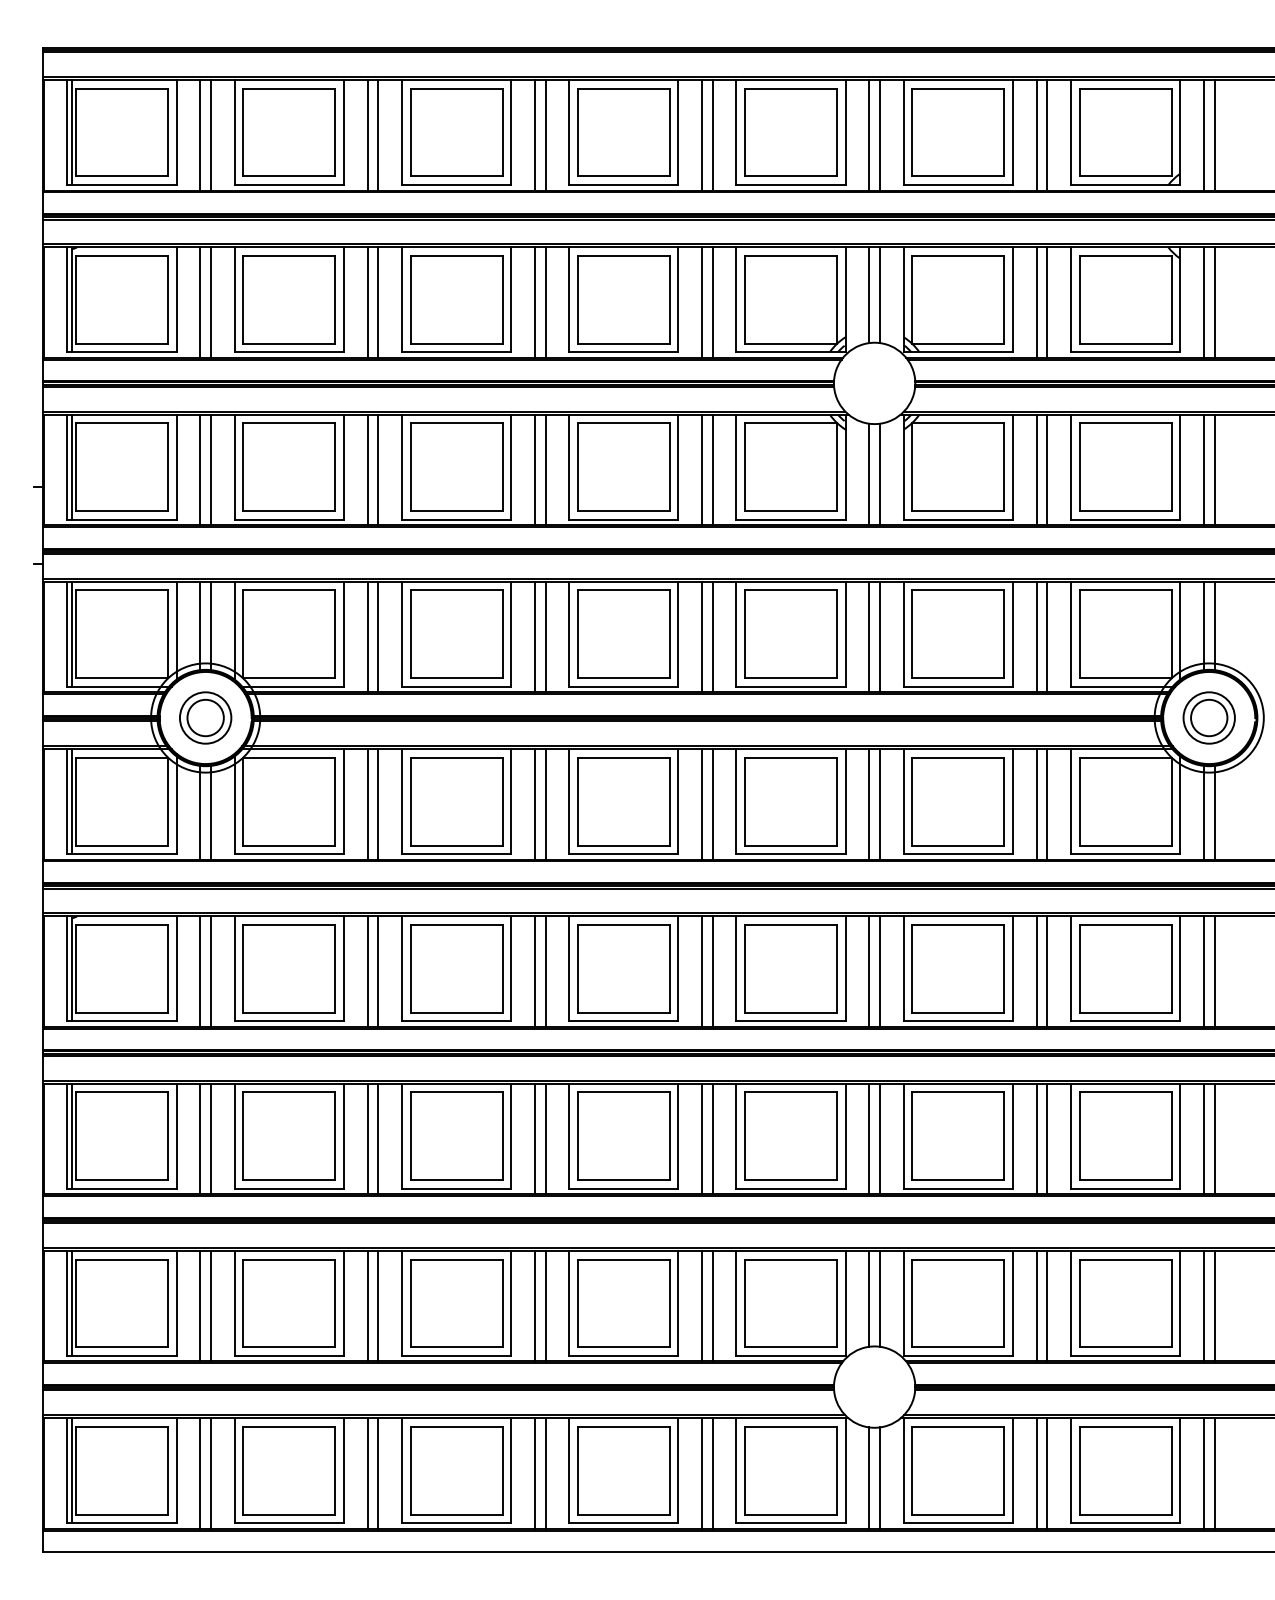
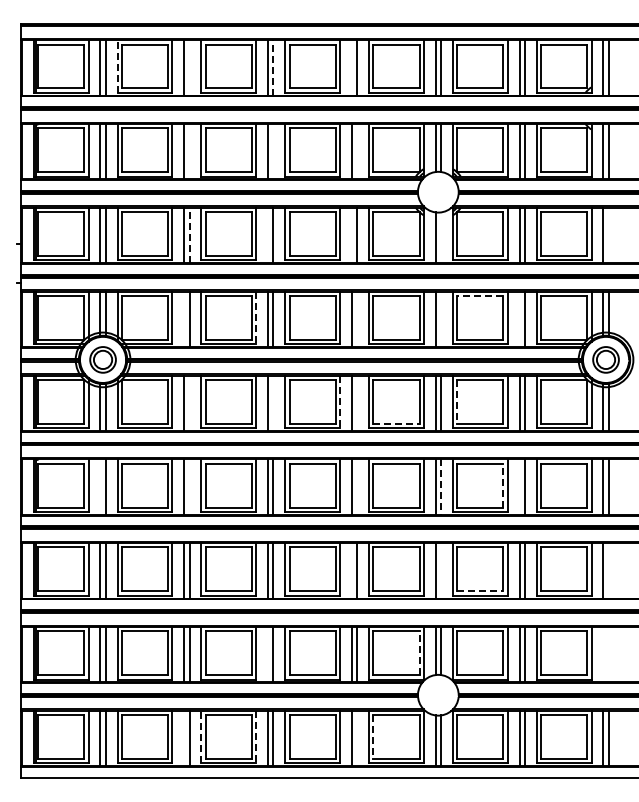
line: (234, 132) -> (117, 66), solid -> dashed
line: (378, 134) -> (189, 67), removed
line: (545, 134) -> (273, 67), solid -> dashed
line: (701, 134) -> (351, 67), removed
line: (378, 302) -> (189, 151), removed
line: (545, 302) -> (273, 151), removed
line: (713, 302) -> (357, 151), removed
line: (378, 469) -> (189, 235), solid -> dashed
line: (535, 469) -> (268, 235), removed
line: (701, 469) -> (351, 235), removed
line: (1214, 469) -> (608, 235), removed
line: (880, 473) -> (441, 237), removed
line: (956, 591) -> (479, 296), solid -> dashed
line: (511, 635) -> (256, 318), solid -> dashed
line: (368, 637) -> (184, 319), removed
line: (713, 637) -> (357, 319), removed
line: (880, 637) -> (441, 319), removed
line: (1036, 637) -> (519, 319), removed
line: (912, 800) -> (457, 401), solid -> dashed
line: (378, 802) -> (189, 402), removed
line: (545, 802) -> (273, 402), removed
line: (679, 802) -> (340, 402), solid -> dashed
line: (713, 802) -> (357, 402), removed
line: (791, 844) -> (396, 423), solid -> dashed
line: (1004, 968) -> (503, 485), solid -> dashed
line: (200, 970) -> (100, 486), removed
line: (378, 970) -> (189, 486), removed
line: (713, 970) -> (357, 486), removed
line: (1036, 970) -> (519, 486), removed
line: (880, 972) -> (441, 487), solid -> dashed
line: (701, 1138) -> (351, 570), removed
line: (880, 1138) -> (441, 570), removed
line: (1214, 1138) -> (608, 570), removed
line: (958, 1180) -> (480, 591), solid -> dashed
line: (837, 1303) -> (419, 653), solid -> dashed
line: (535, 1305) -> (268, 654), removed
line: (1204, 1305) -> (603, 654), removed
line: (1214, 1305) -> (608, 654), removed
line: (402, 1469) -> (201, 736), solid -> dashed
line: (511, 1471) -> (256, 737), solid -> dashed
line: (745, 1471) -> (373, 737), solid -> dashed
line: (368, 1473) -> (184, 738), removed
line: (713, 1473) -> (357, 738), removed

